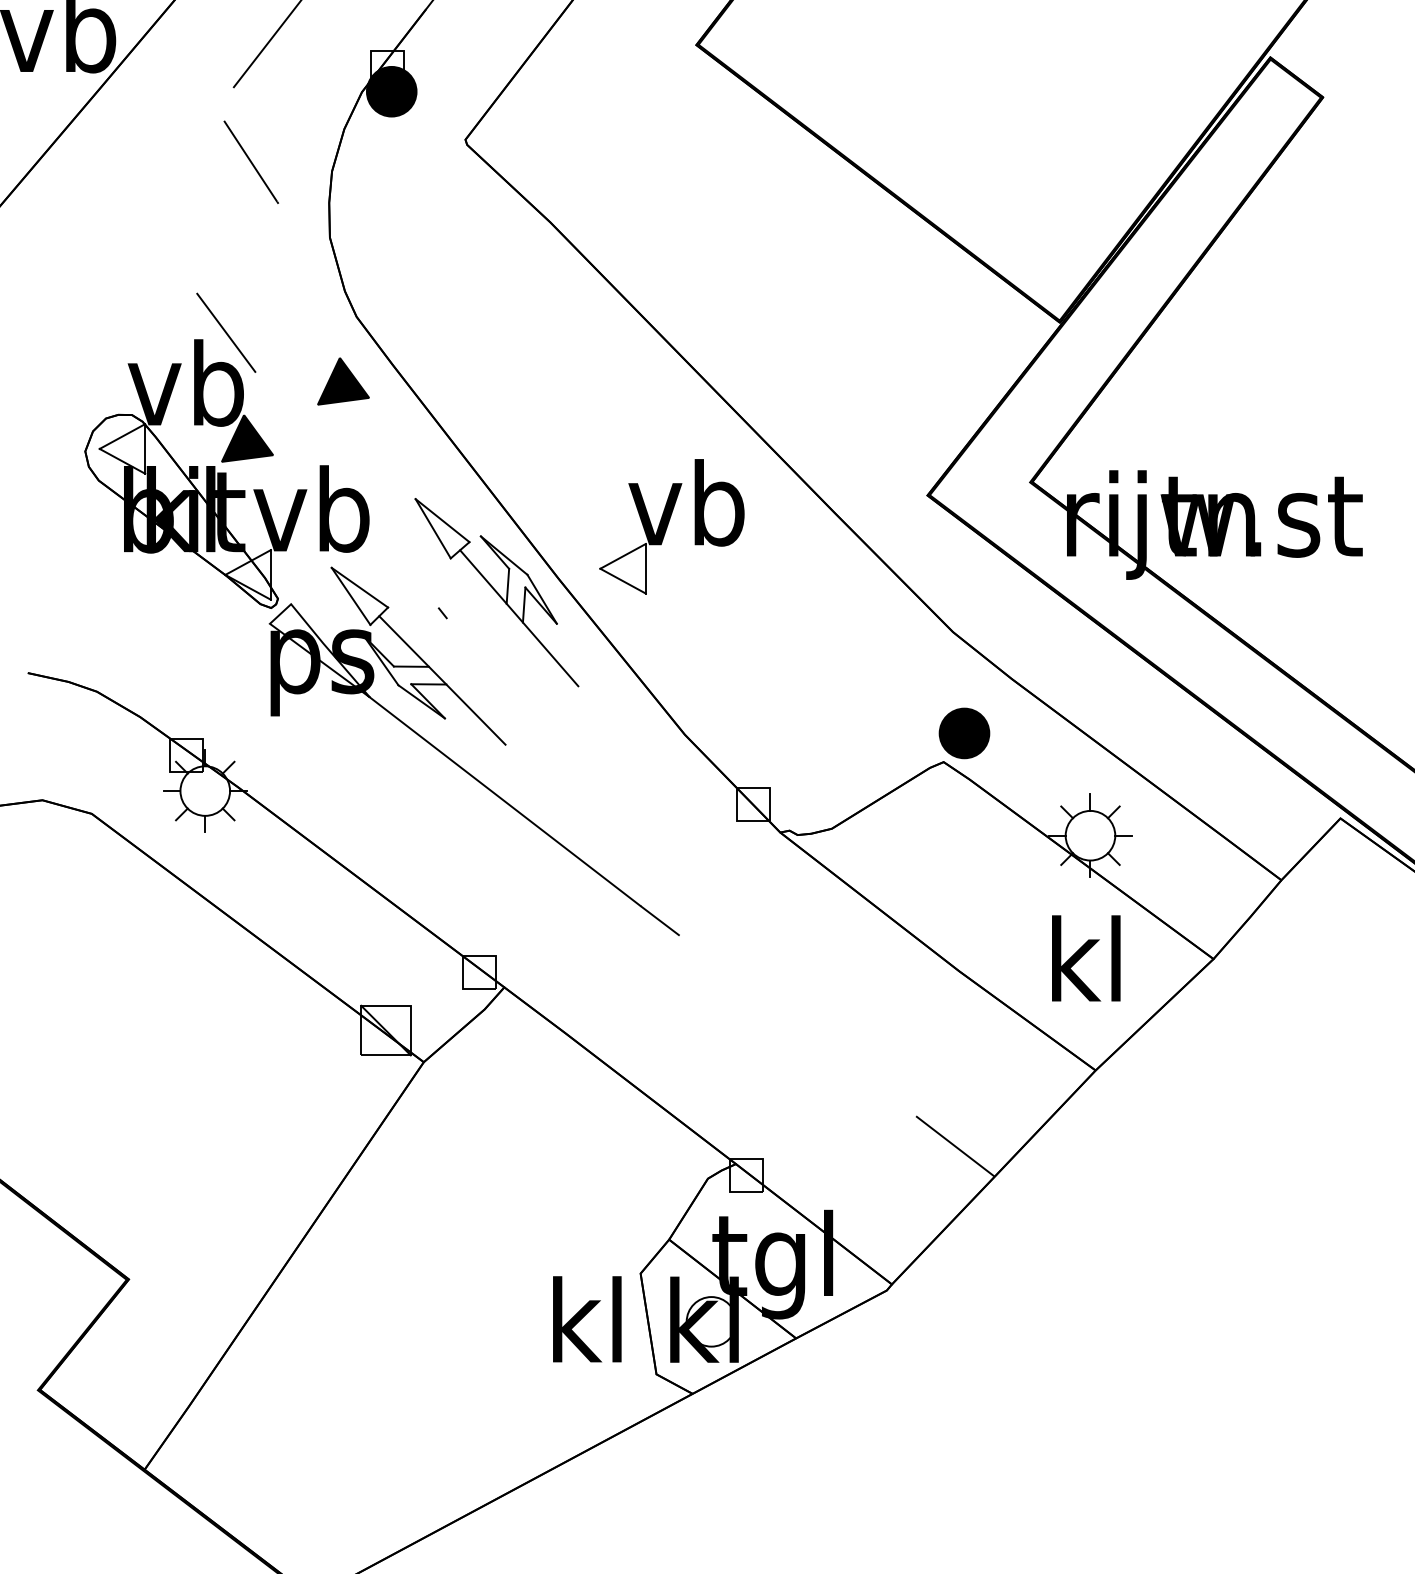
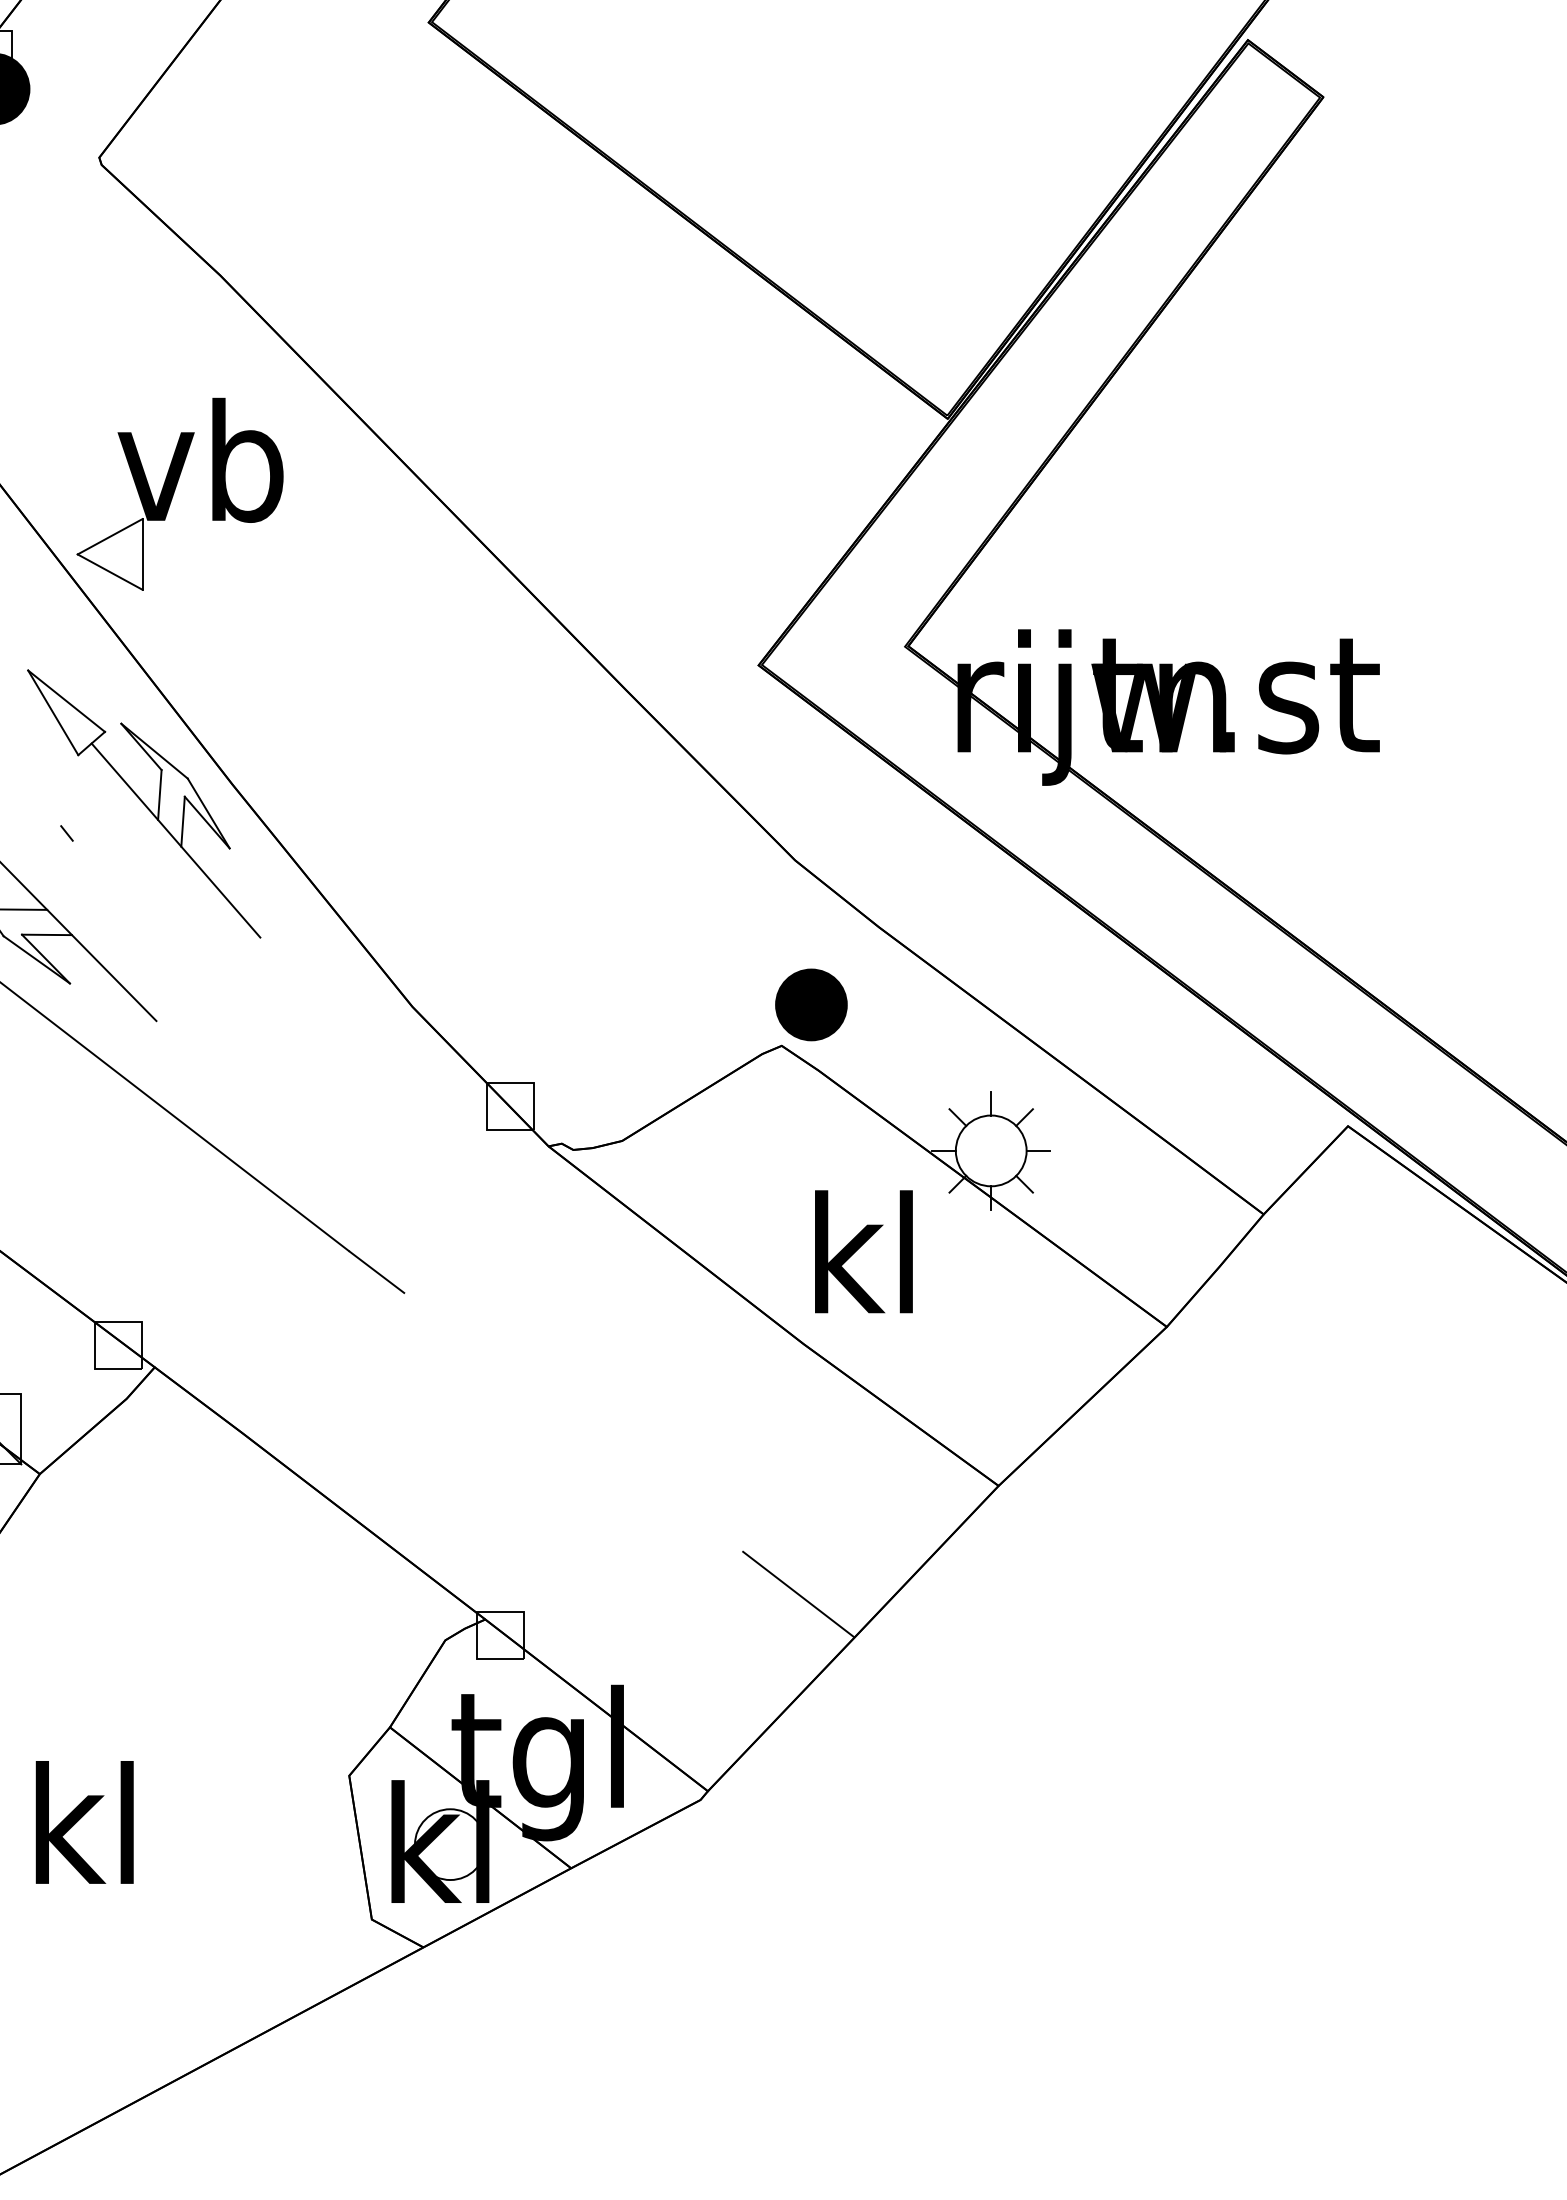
part: (671, 526) -> (179, 494), moved
text: (1086, 958) -> (864, 1251), moved
text: (587, 1319) -> (85, 1822), moved

